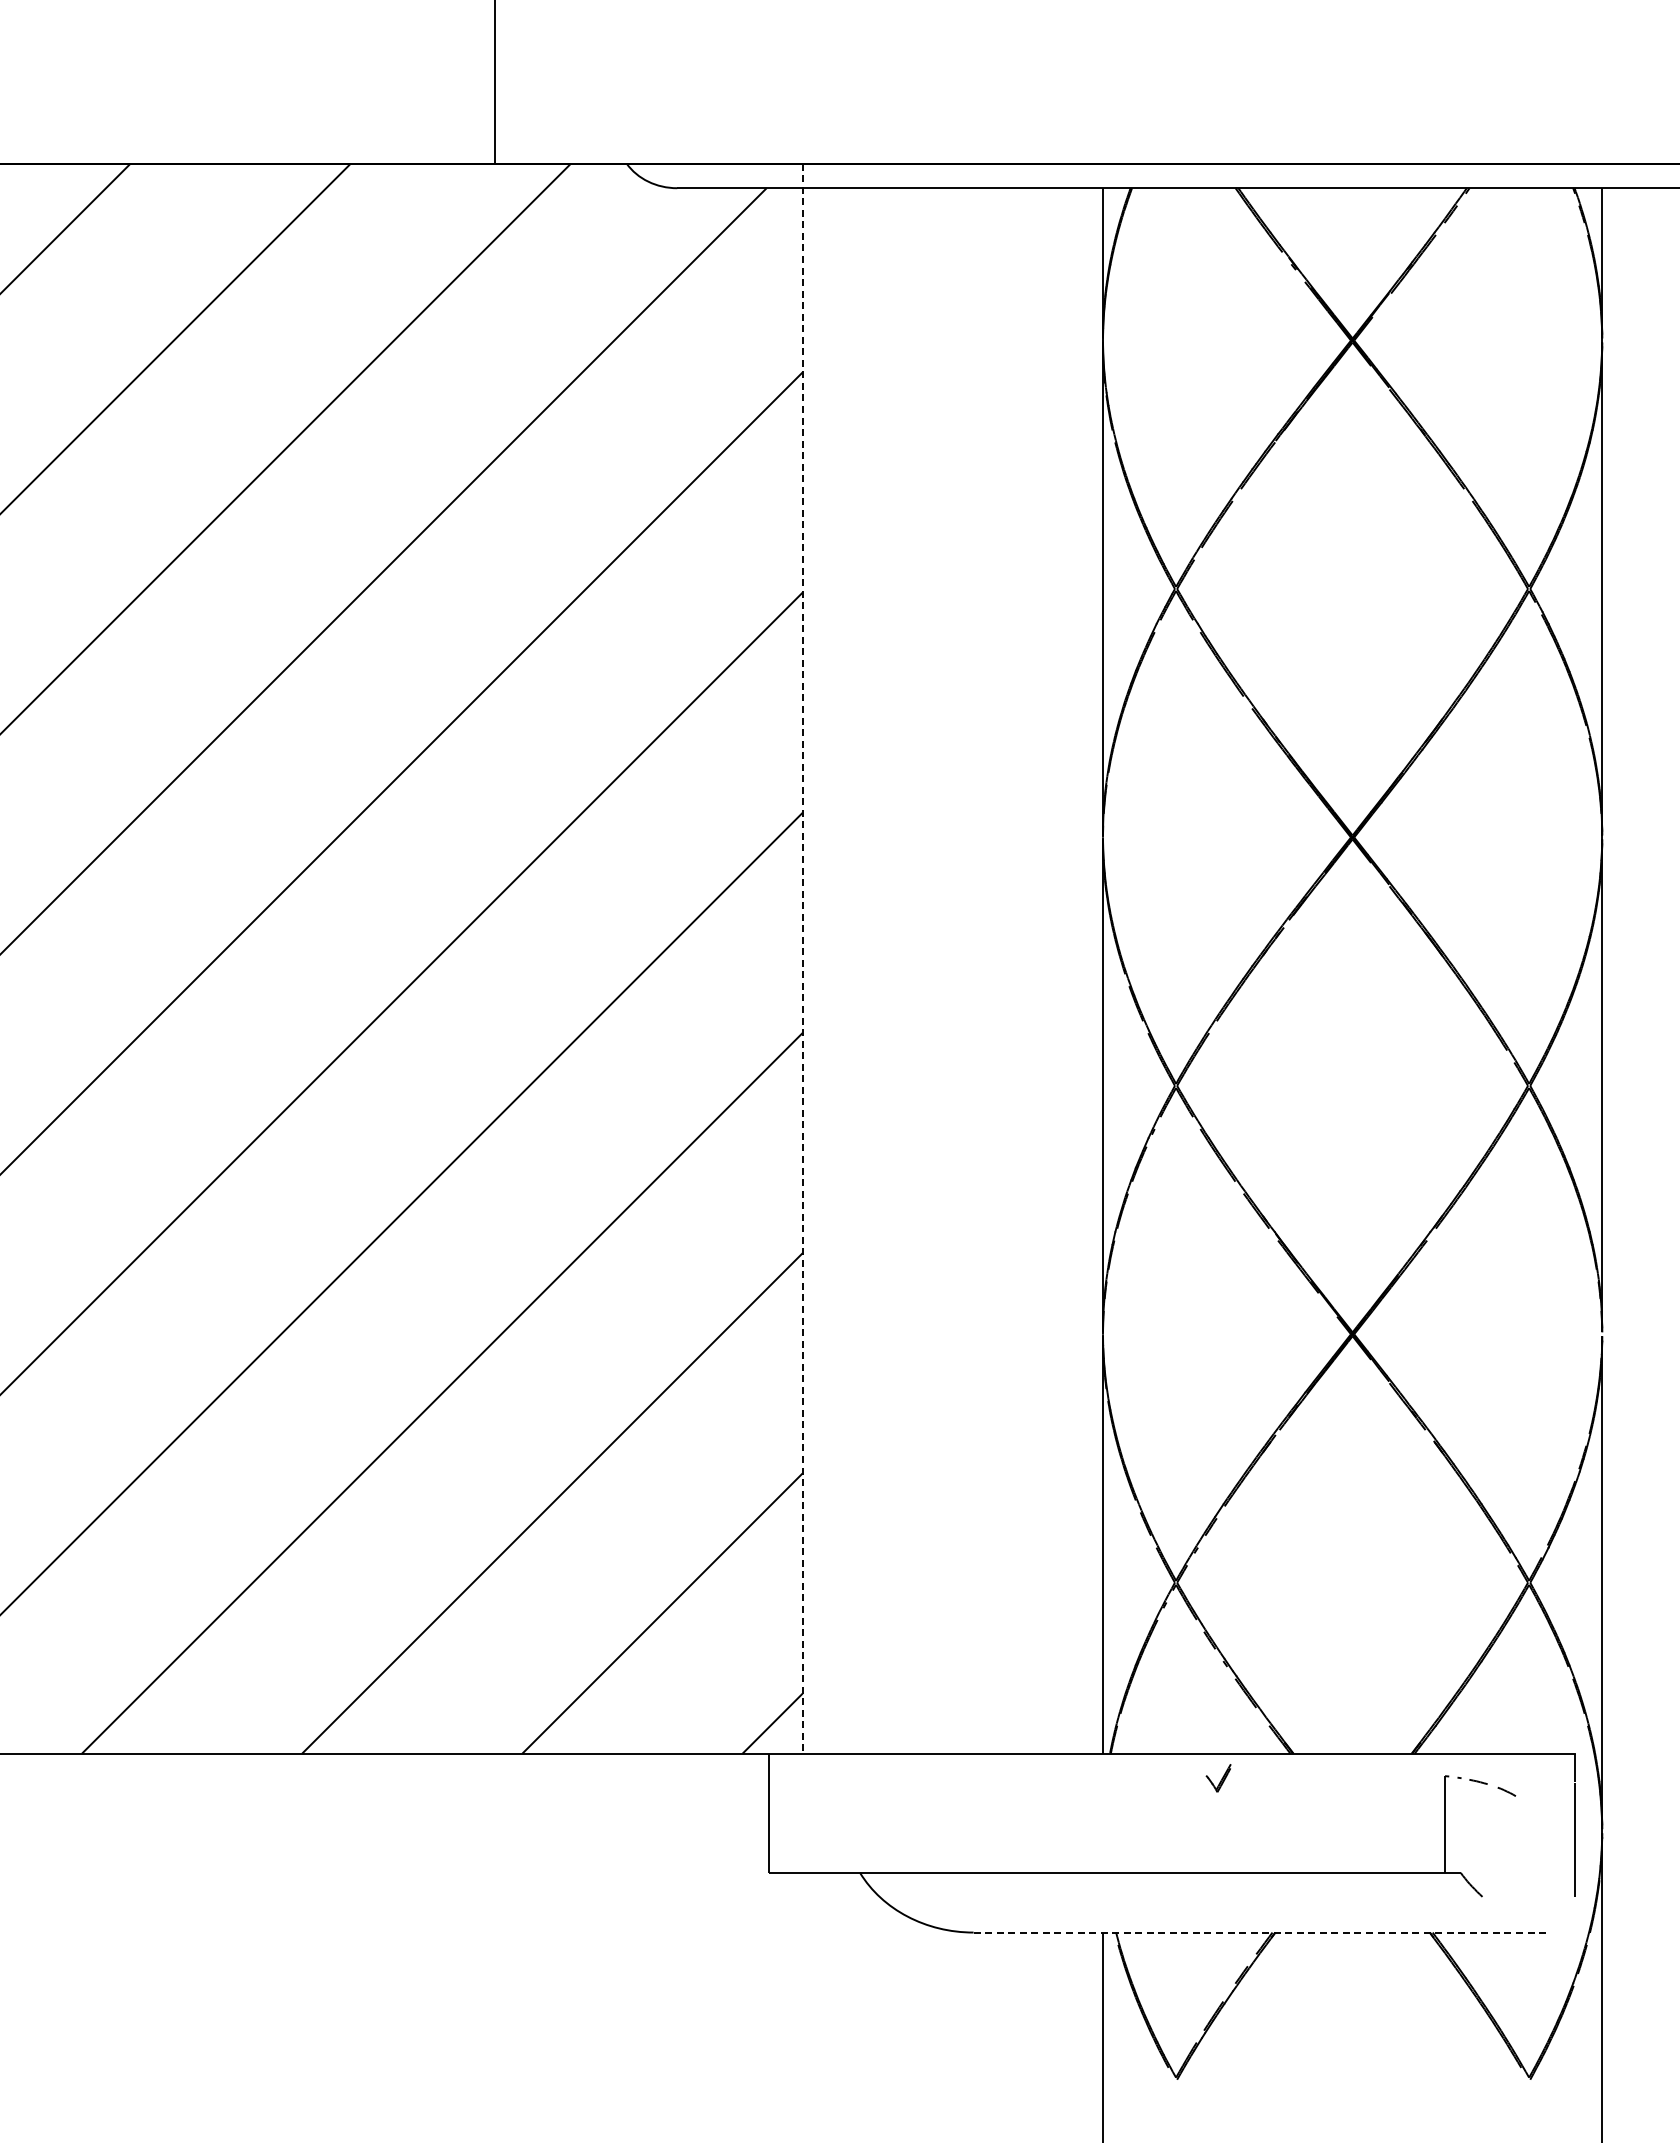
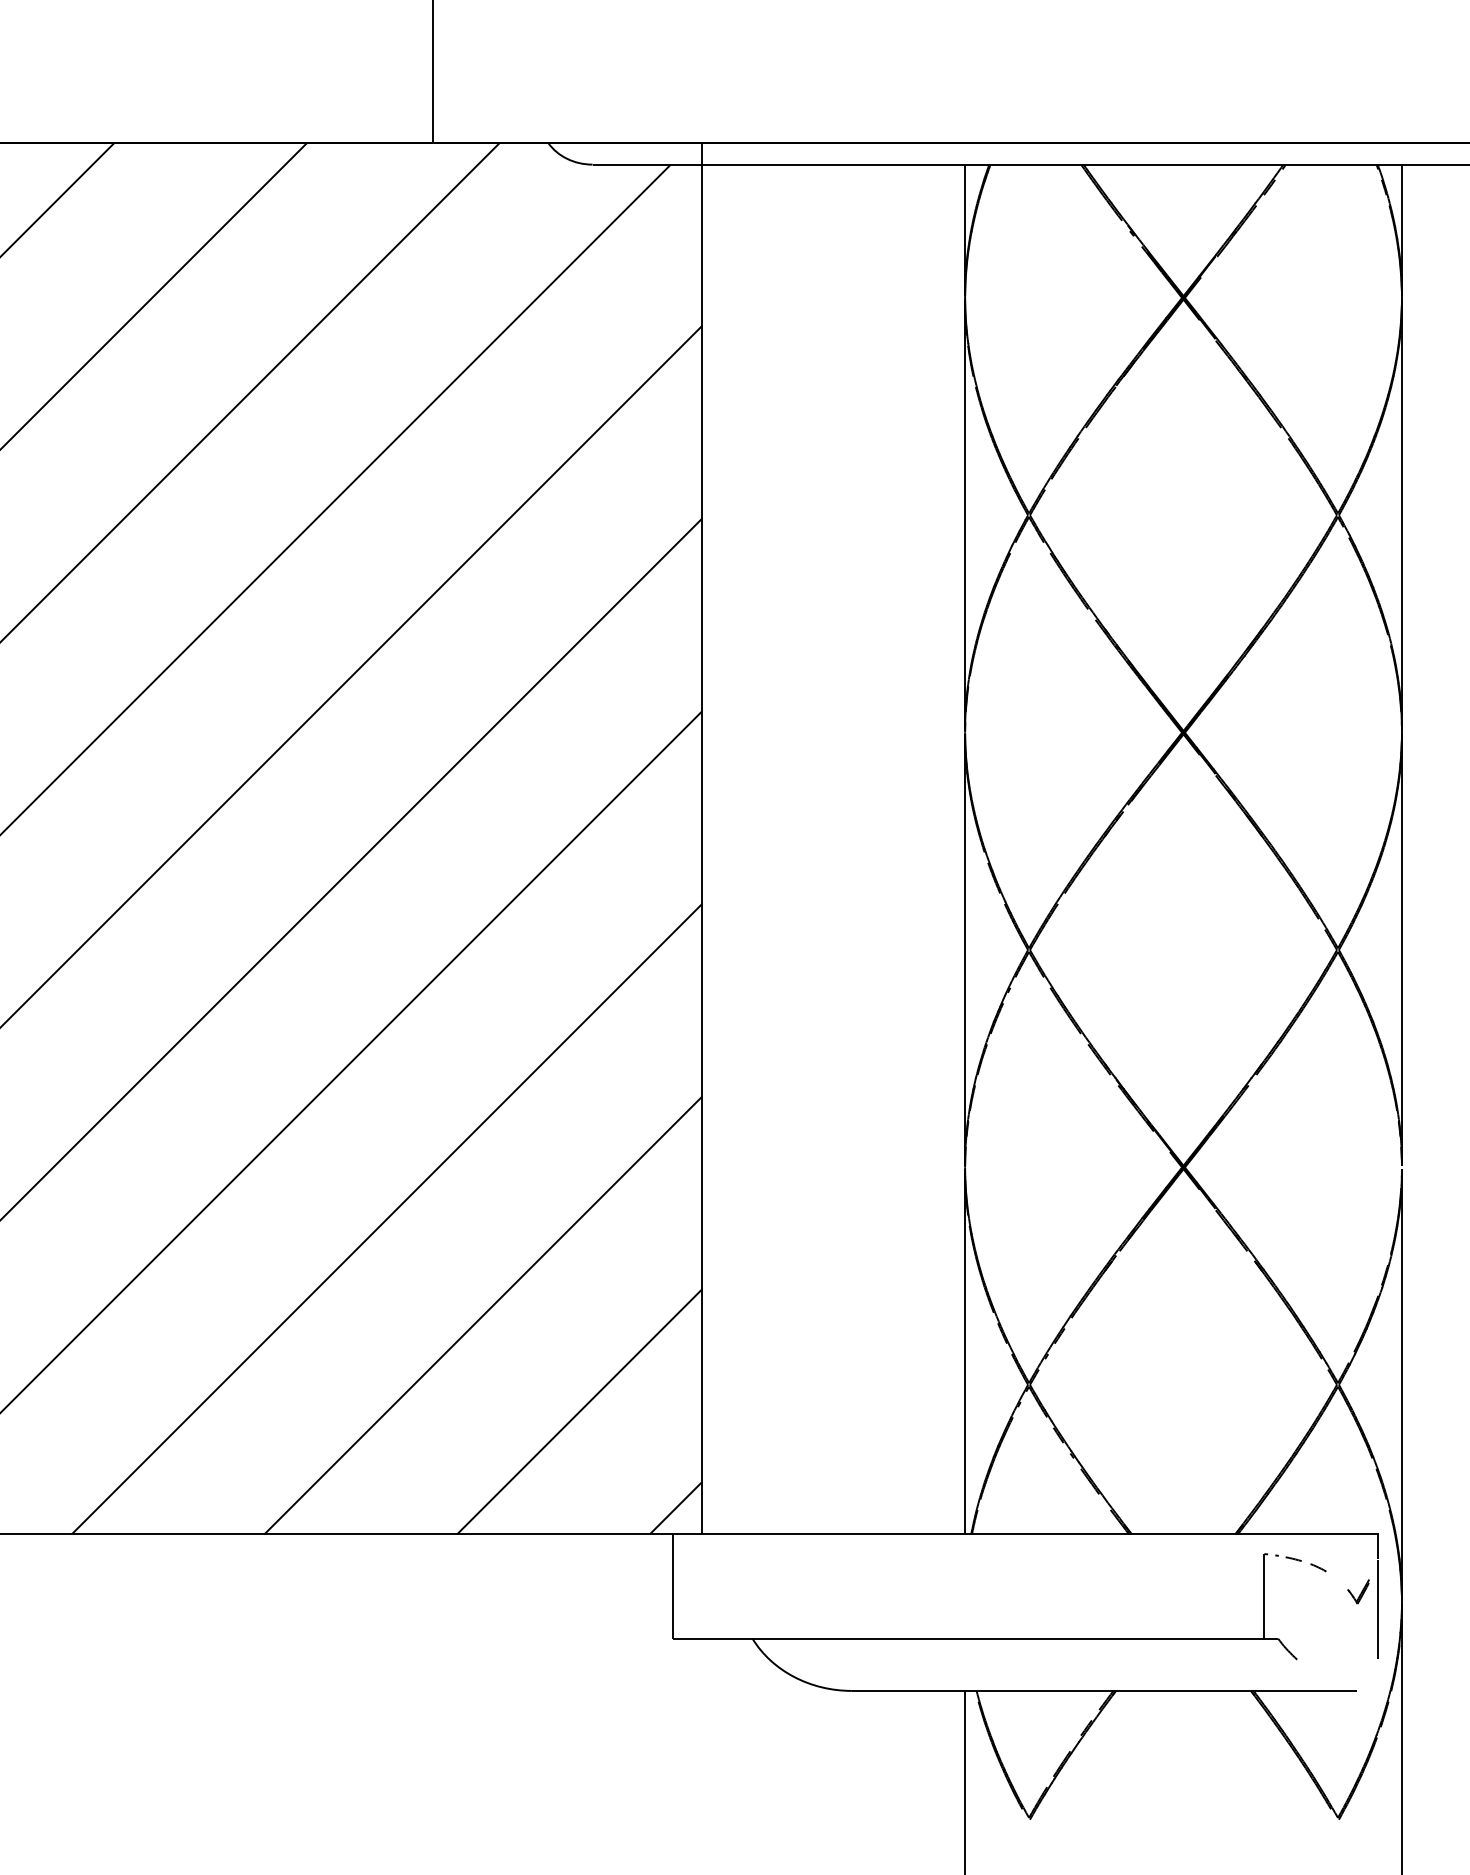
line: (802, 959) -> (702, 839), dashed -> solid
part: (1218, 1778) -> (1358, 1592), moved
line: (1262, 1932) -> (1104, 1690), dashed -> solid

